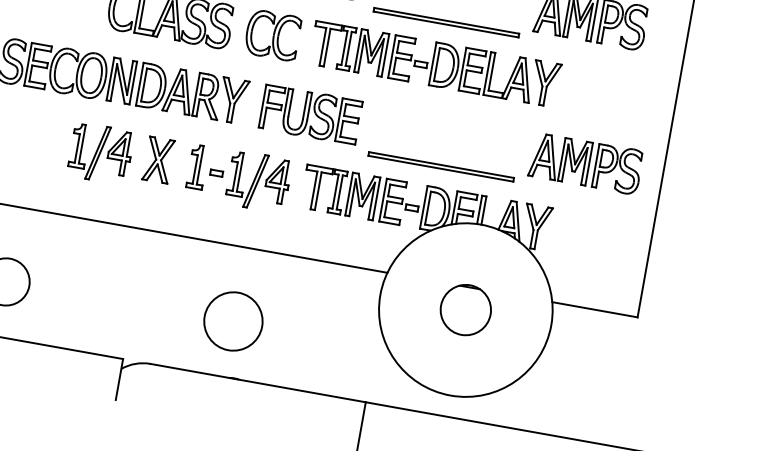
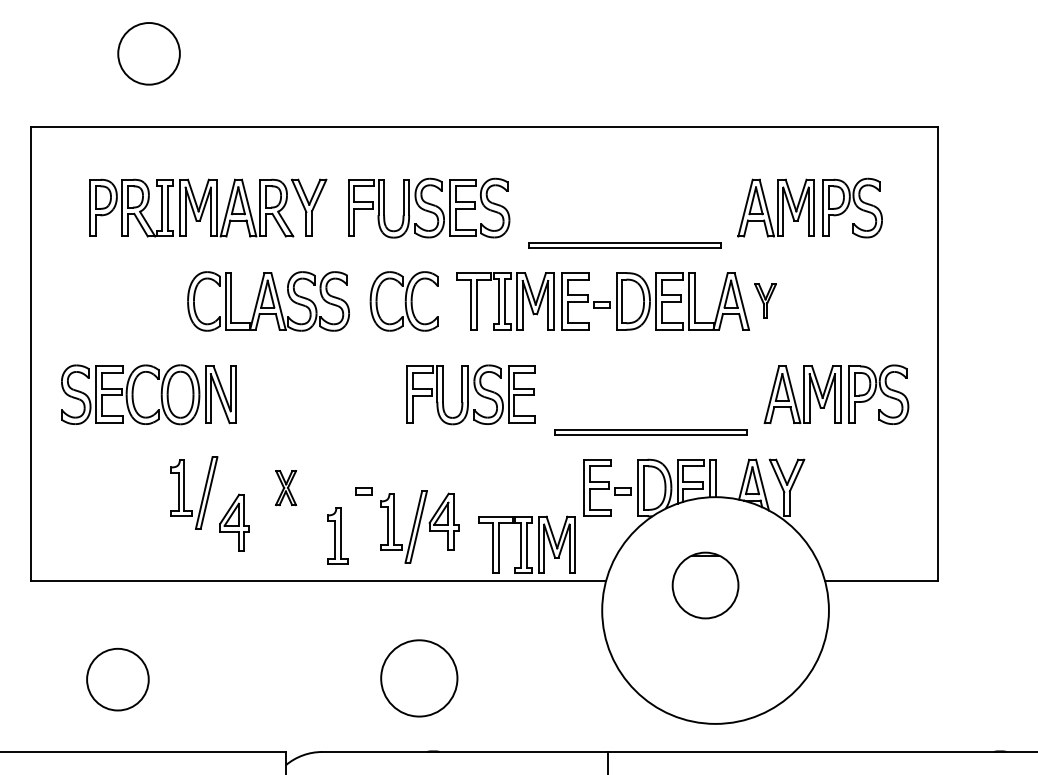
part: (544, 83) -> (765, 301), size x0.6
part: (193, 93) -> (315, 394), removed
part: (119, 152) -> (234, 522), moved
part: (158, 159) -> (285, 487), size x0.6
part: (197, 166) -> (337, 535), moved
part: (258, 181) -> (419, 526), moved
part: (339, 191) -> (526, 544), moved
part: (465, 310) -> (705, 585), moved

